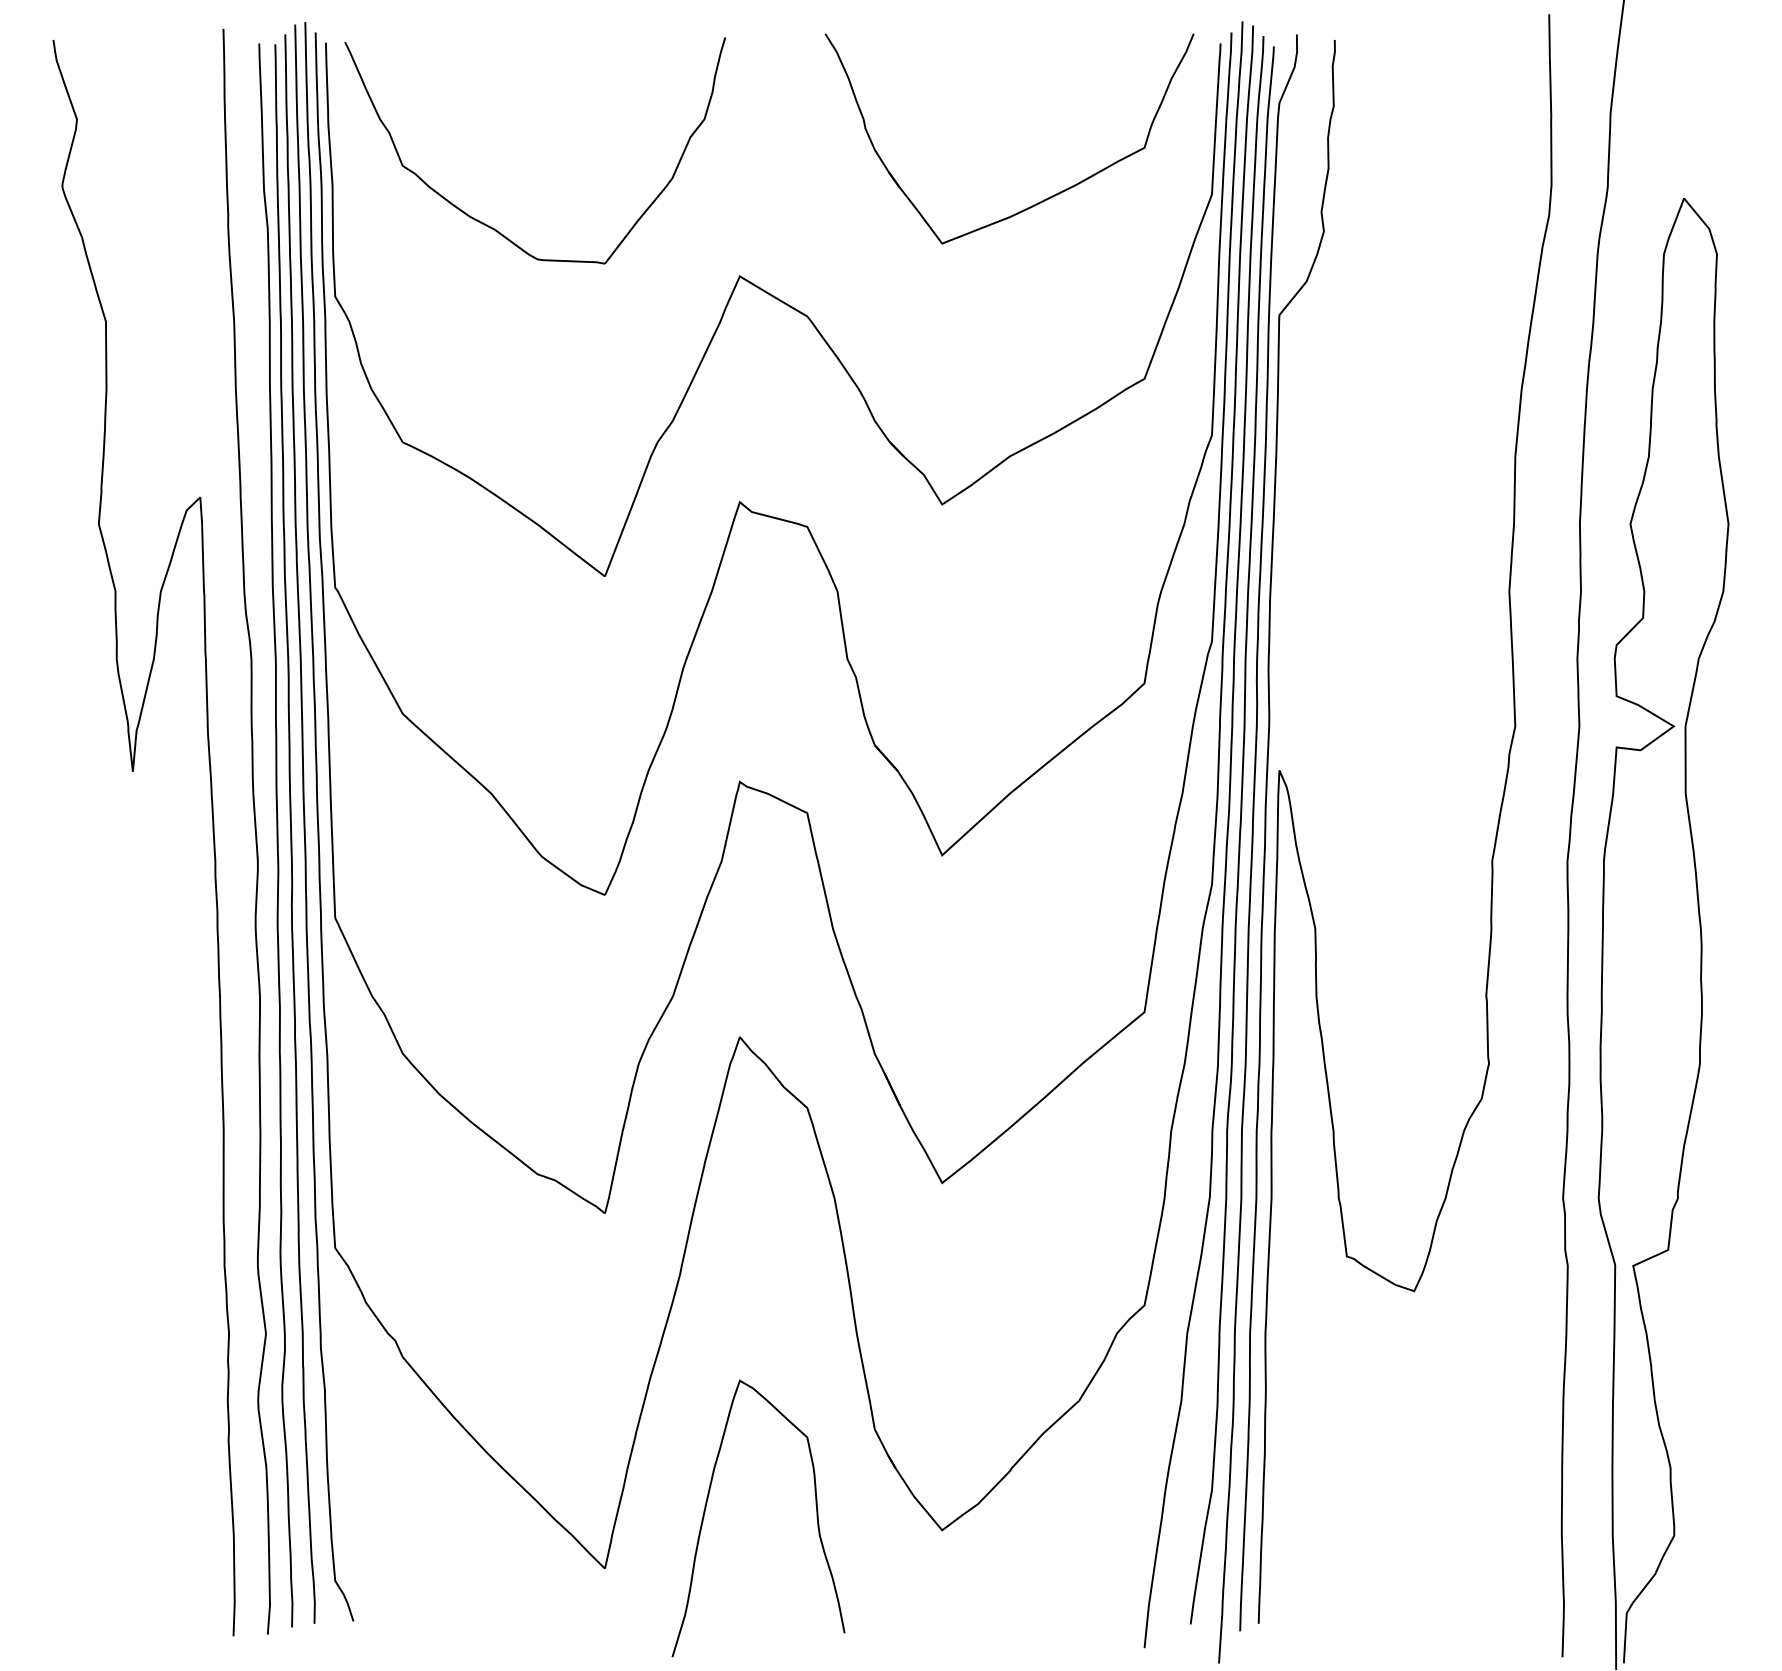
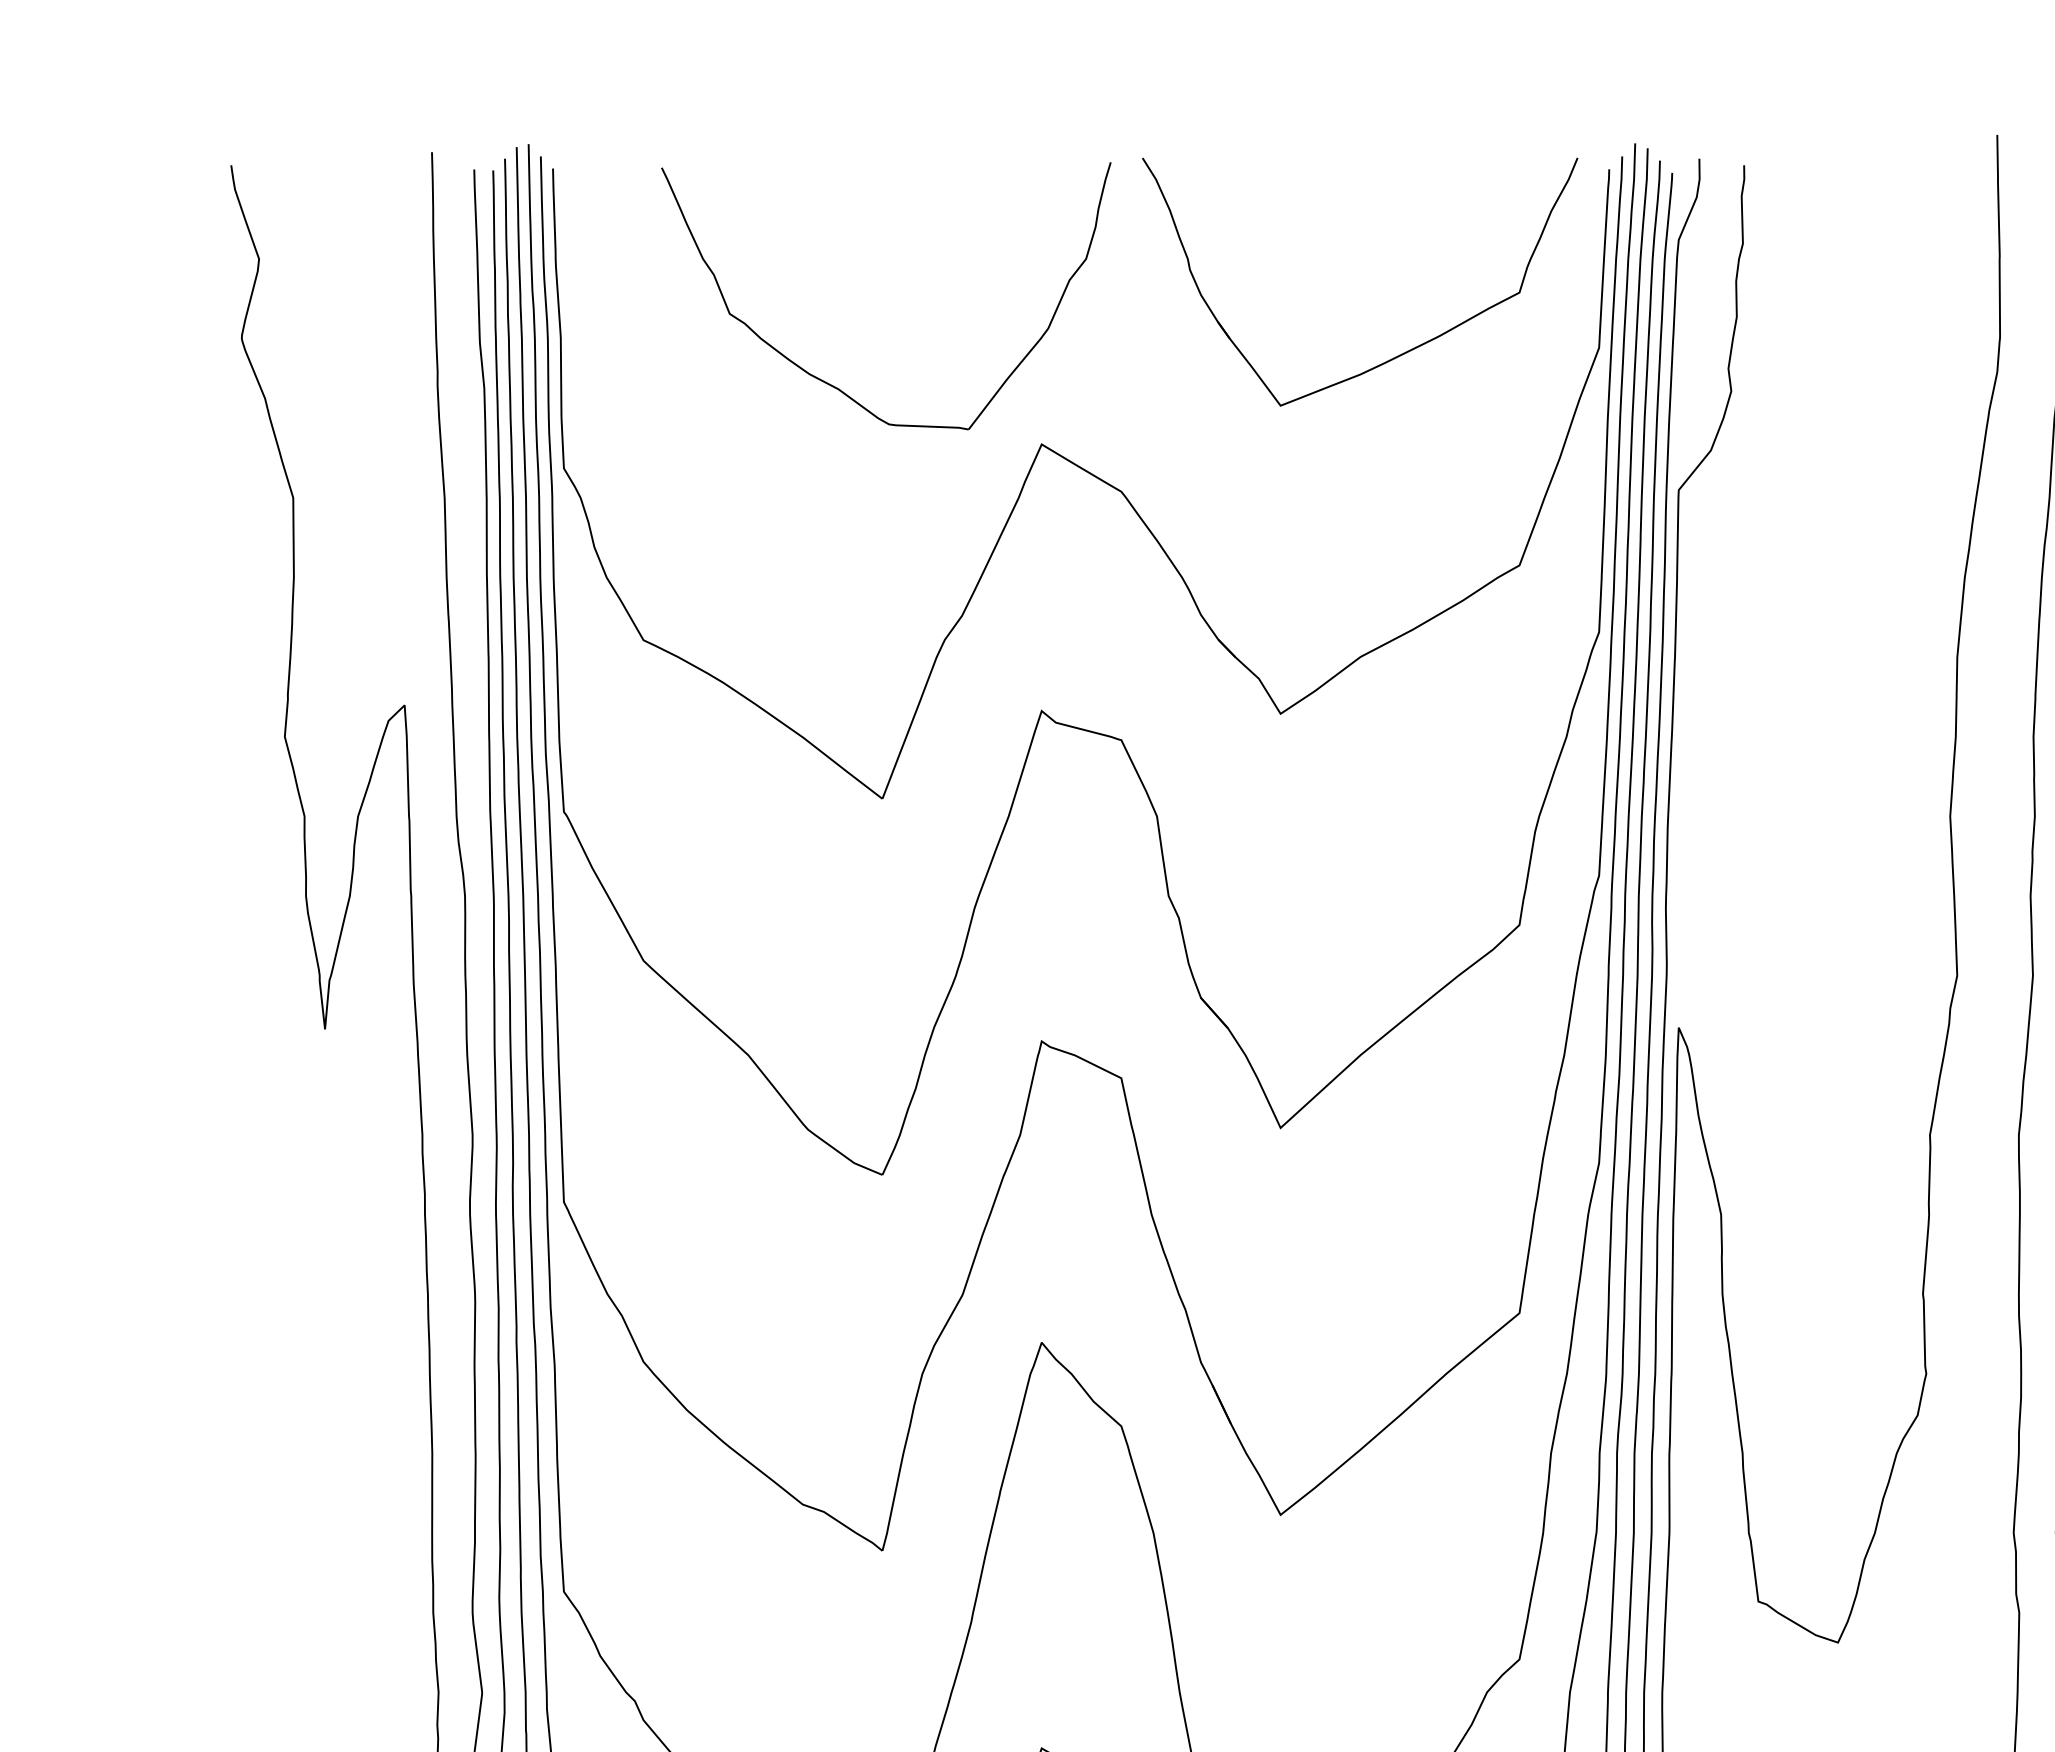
part: (491, 226) -> (834, 385), moved

